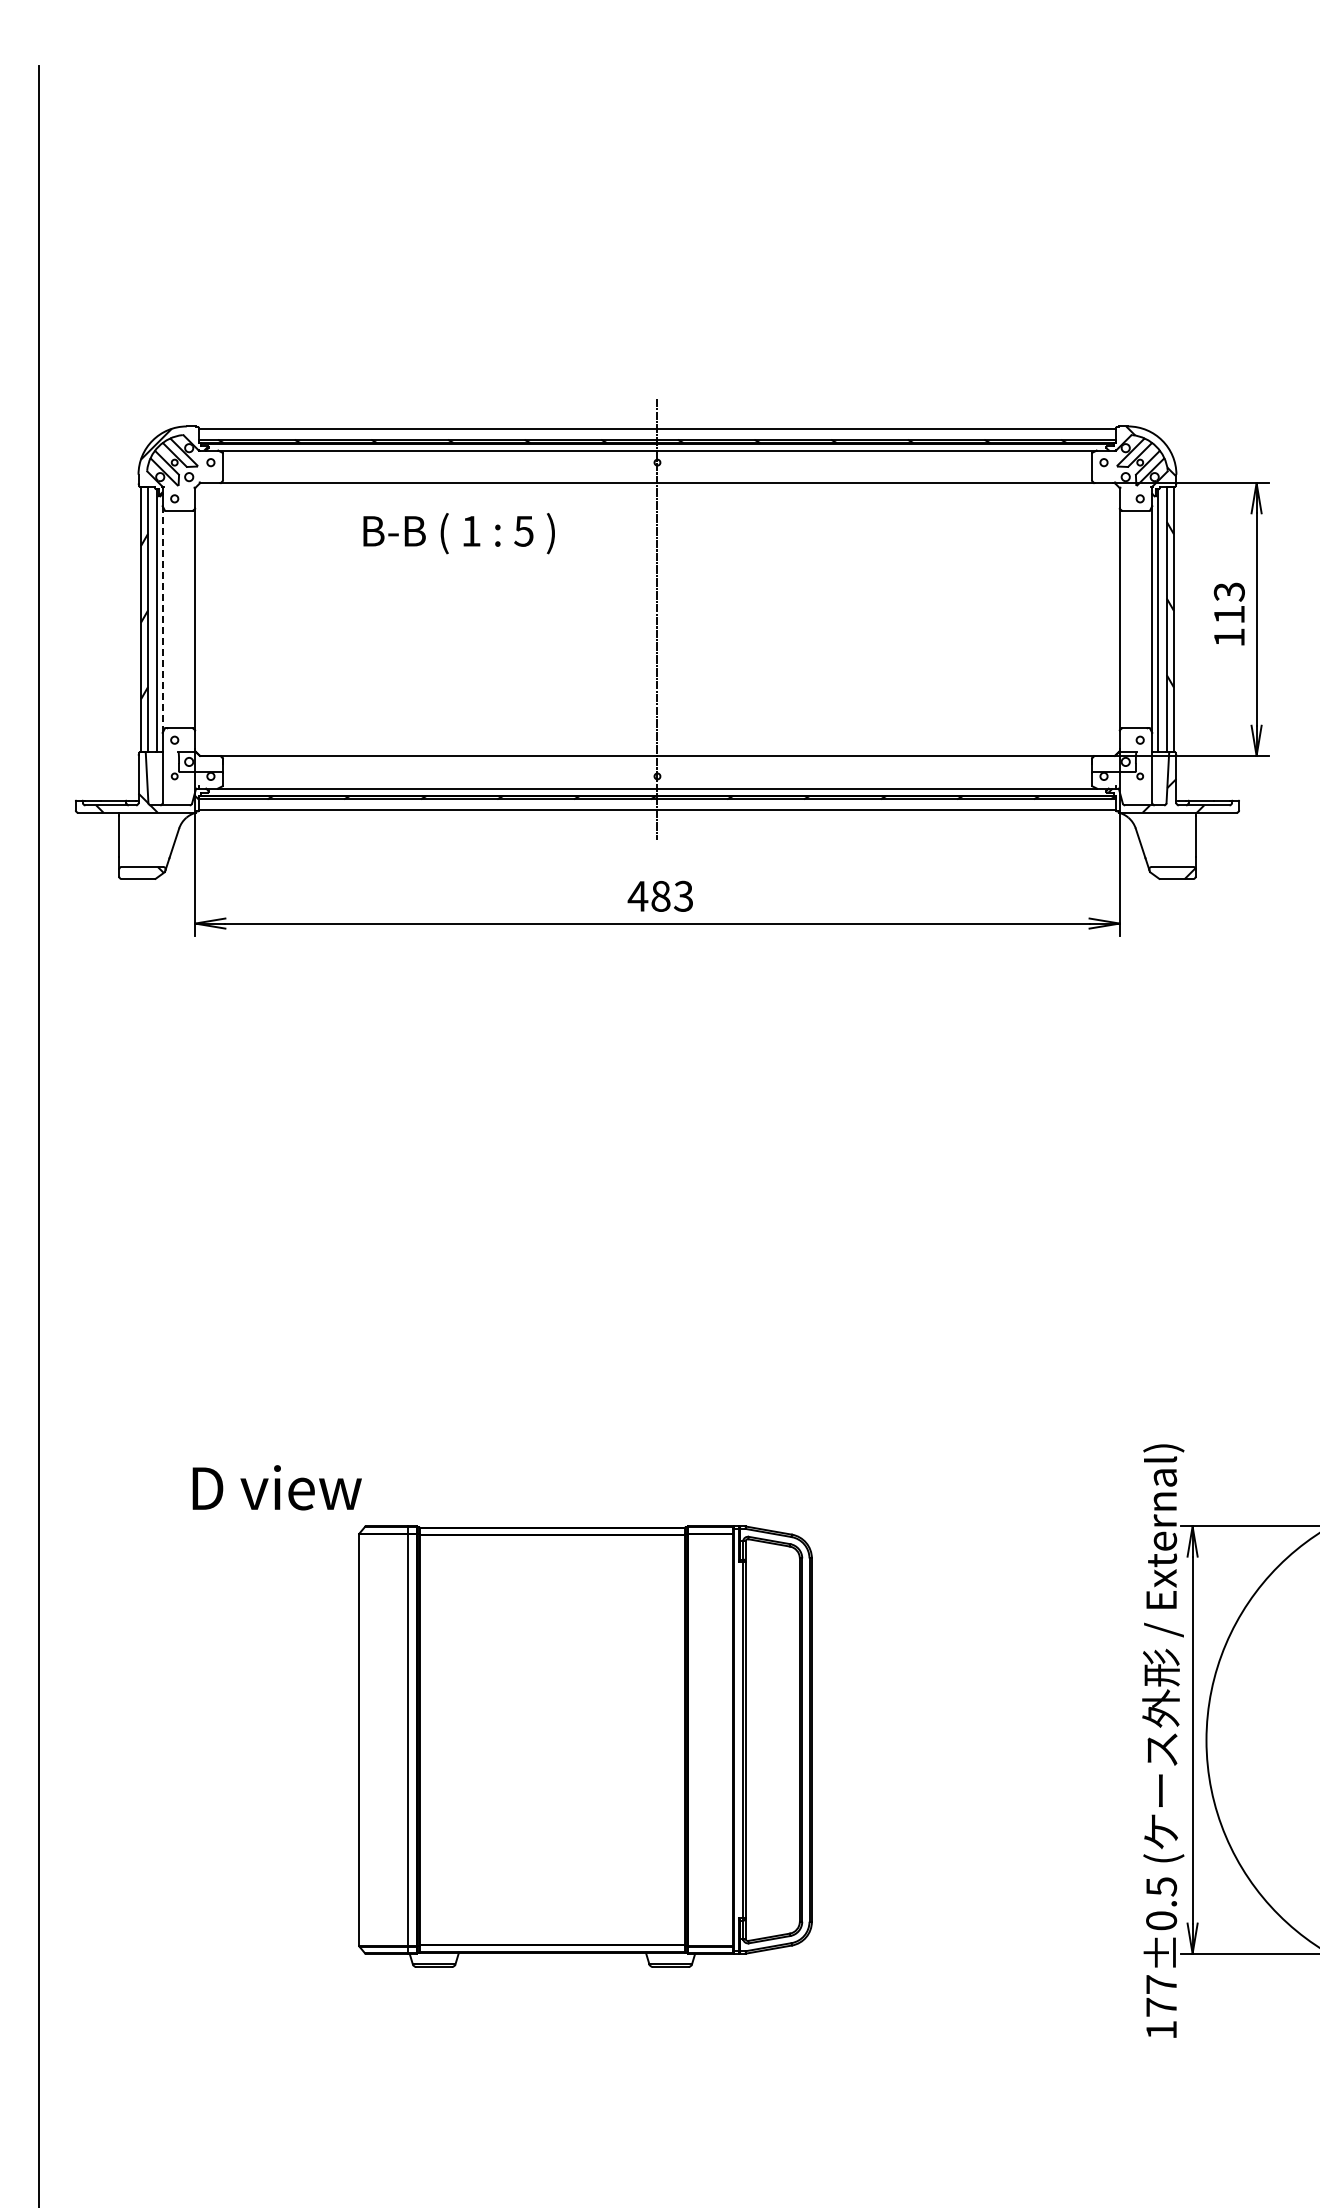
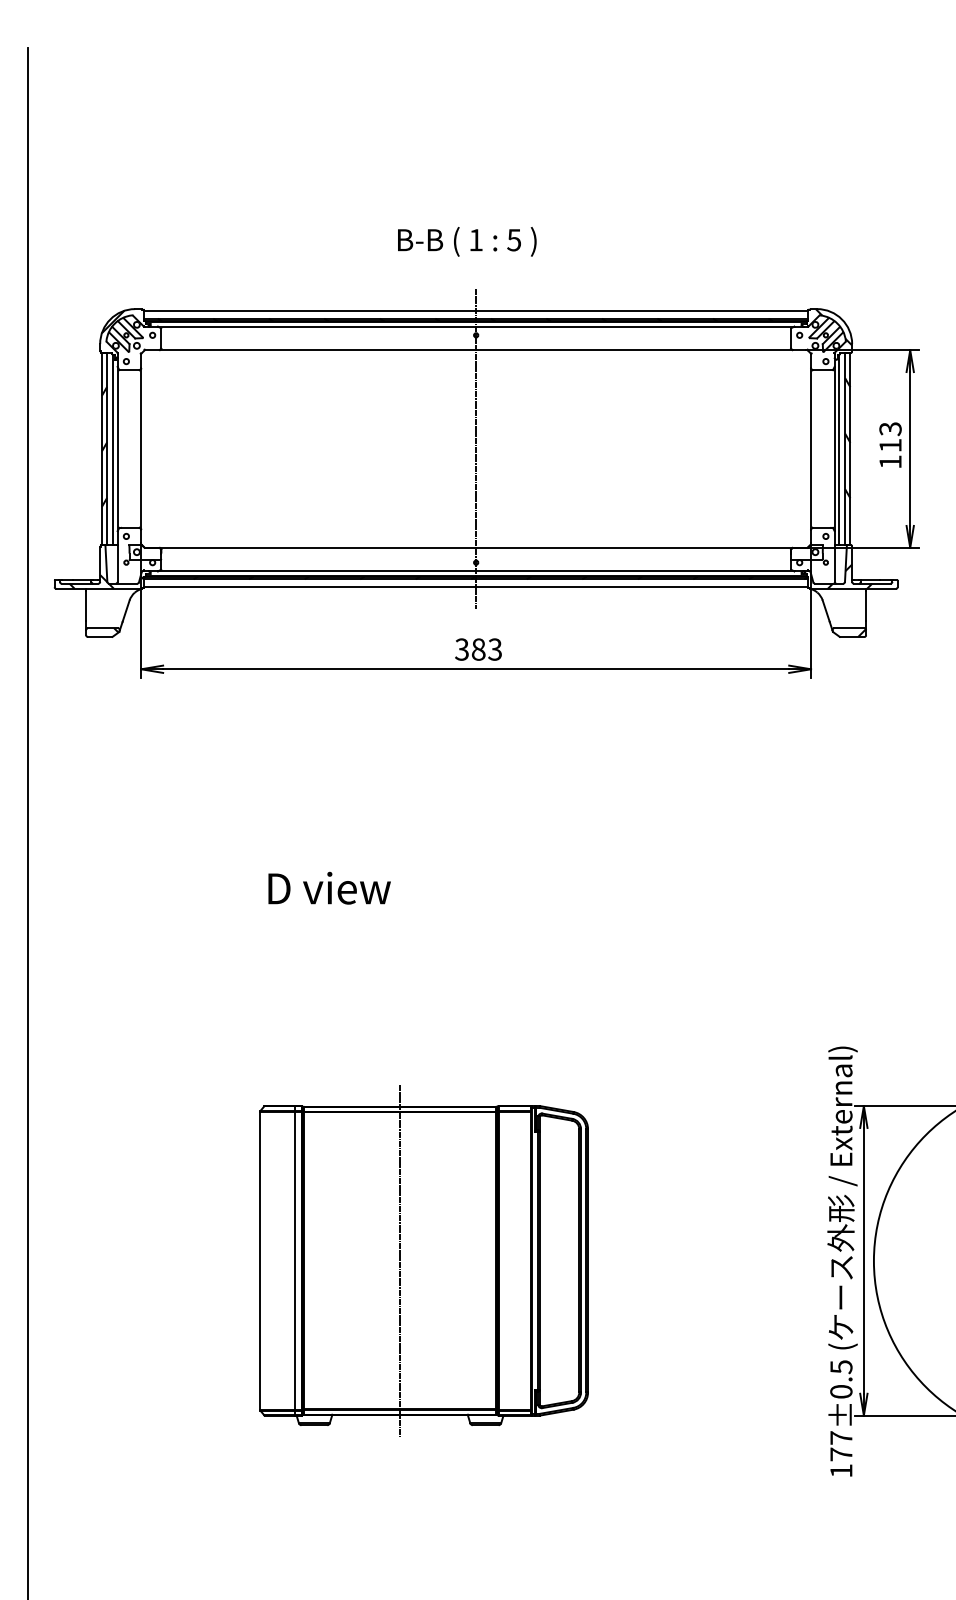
text: (458, 533) -> (466, 241), moved
line: (162, 619) -> (117, 448), dashed -> solid
text: (637, 895) -> (461, 648), 483 -> 383
text: (276, 1487) -> (329, 888), moved
line: (552, 1739) -> (400, 1260), added

